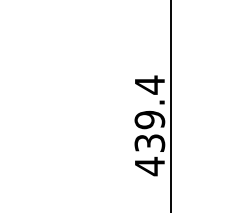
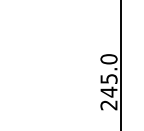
text: (148, 124) -> (108, 81), 439.4 -> 245.0

